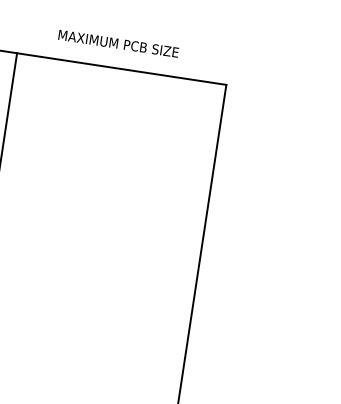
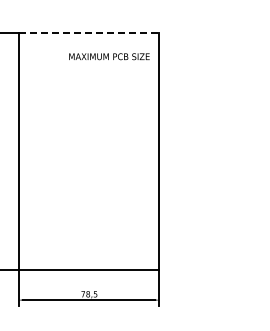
text: (118, 43) -> (109, 56), moved
line: (122, 69) -> (89, 33), solid -> dashed

